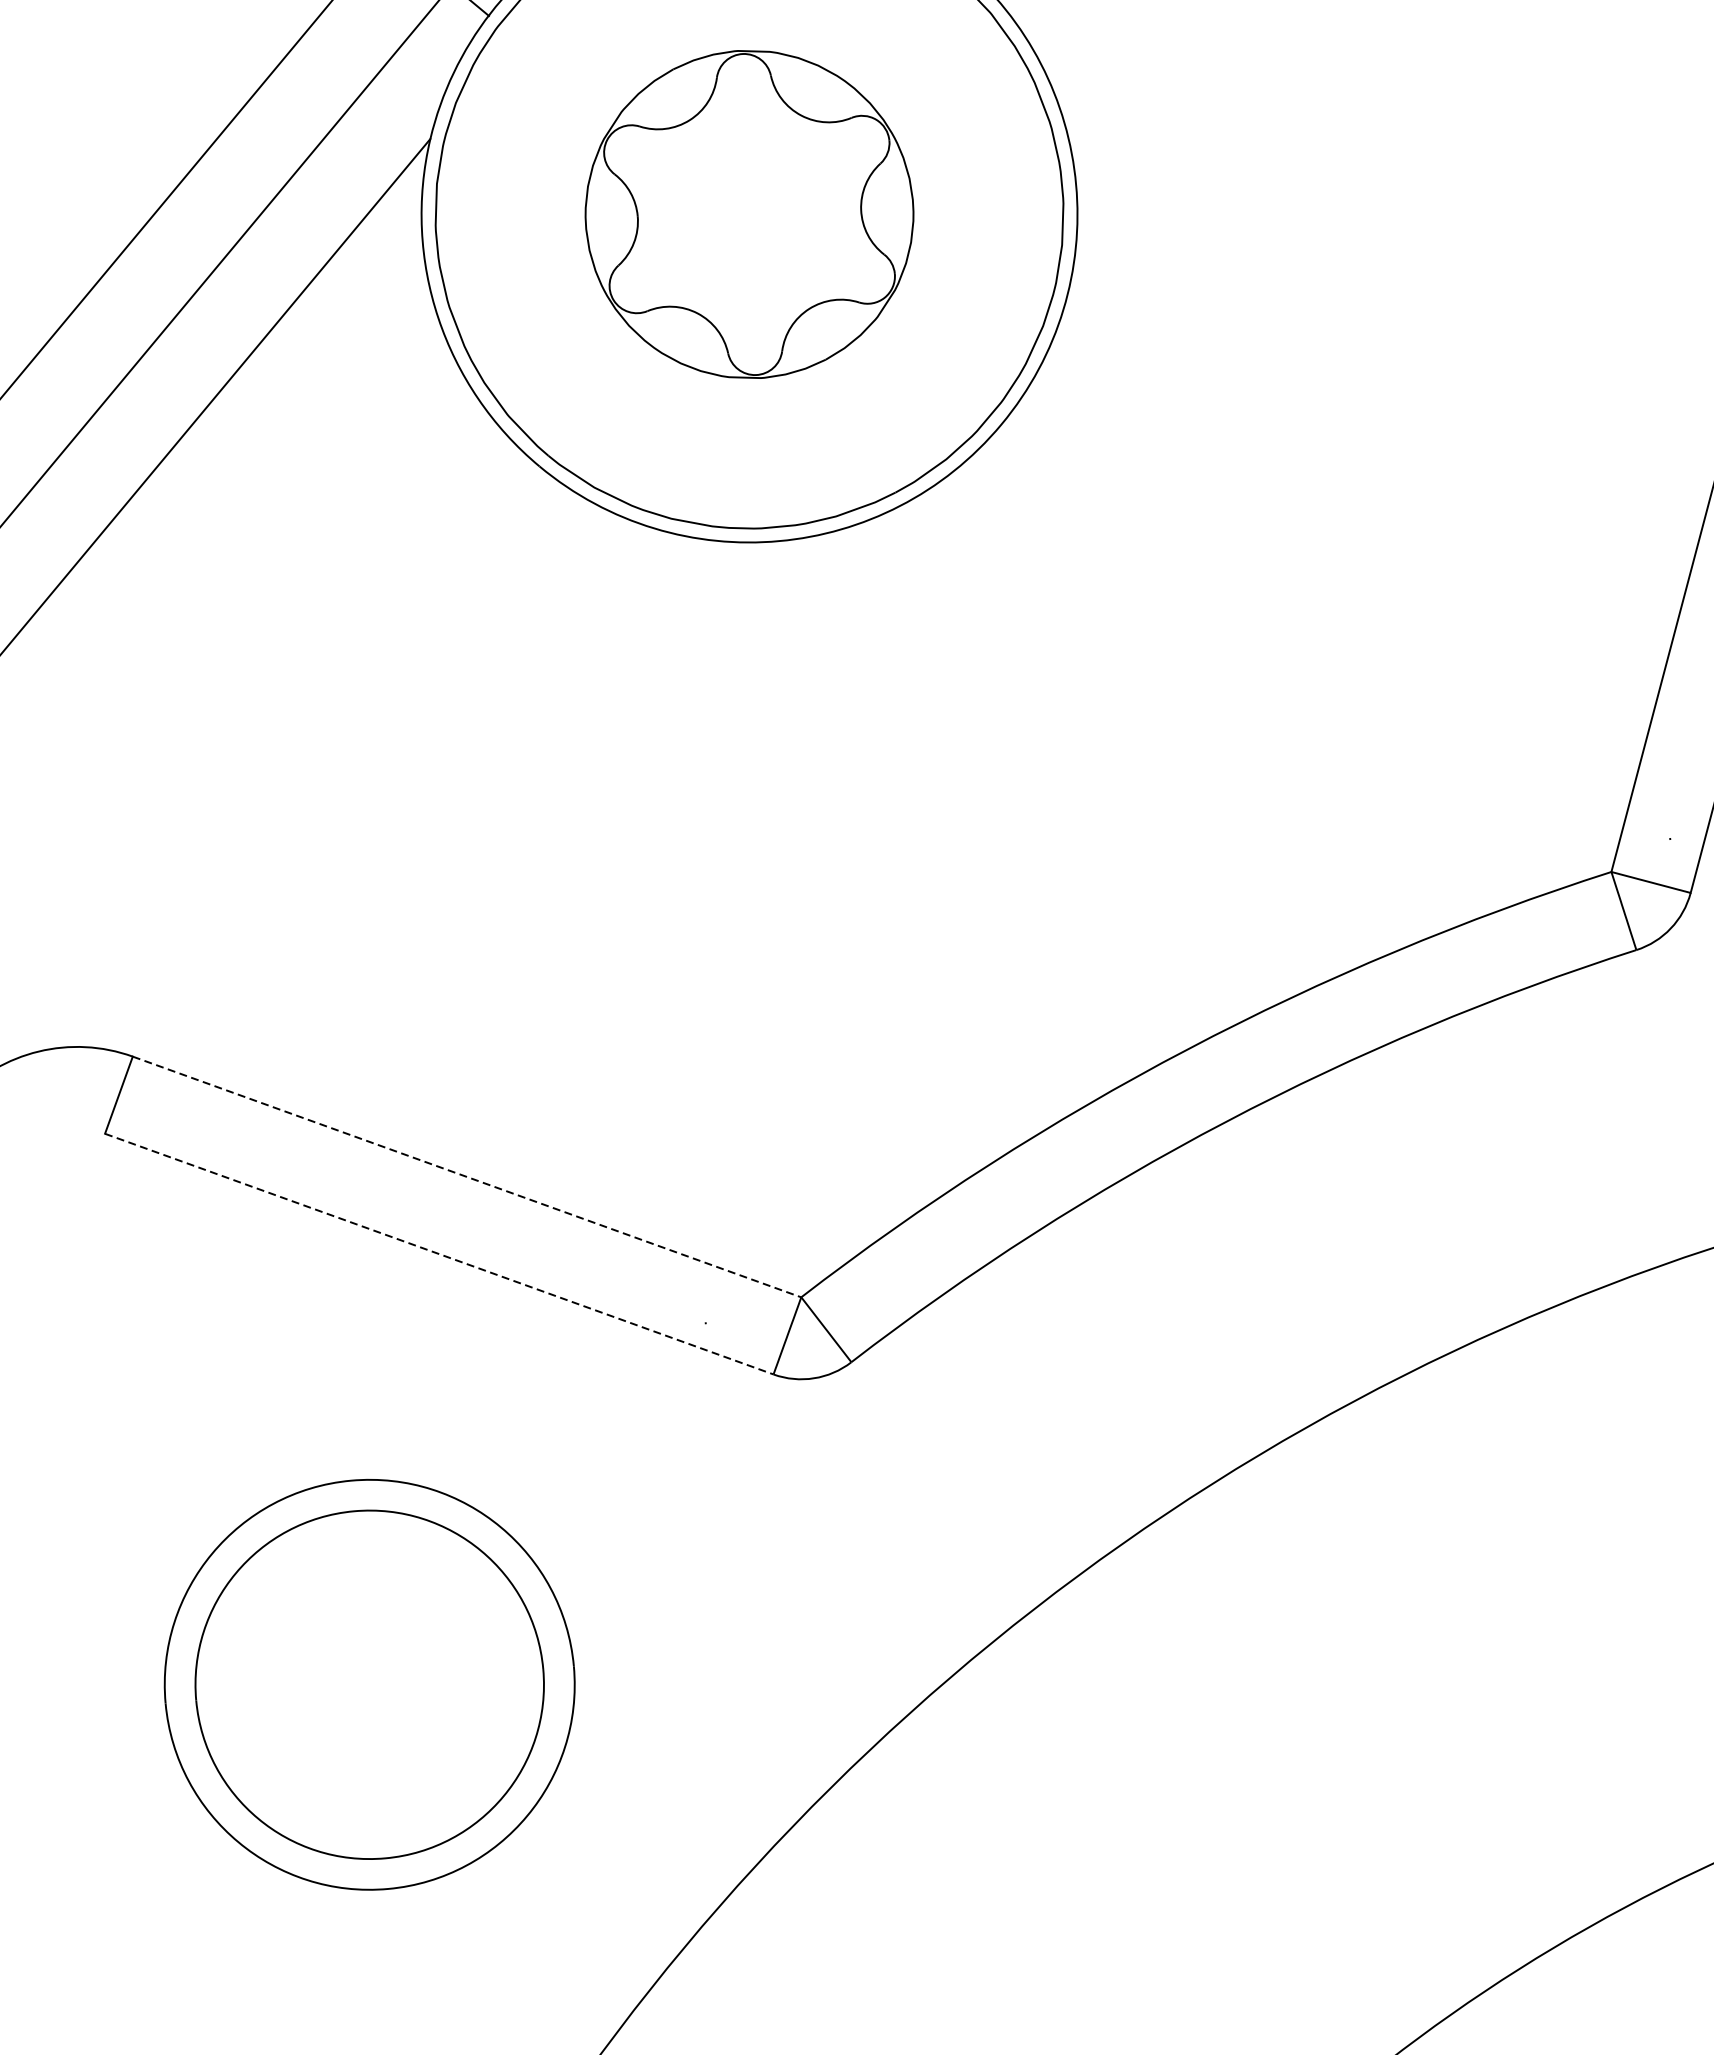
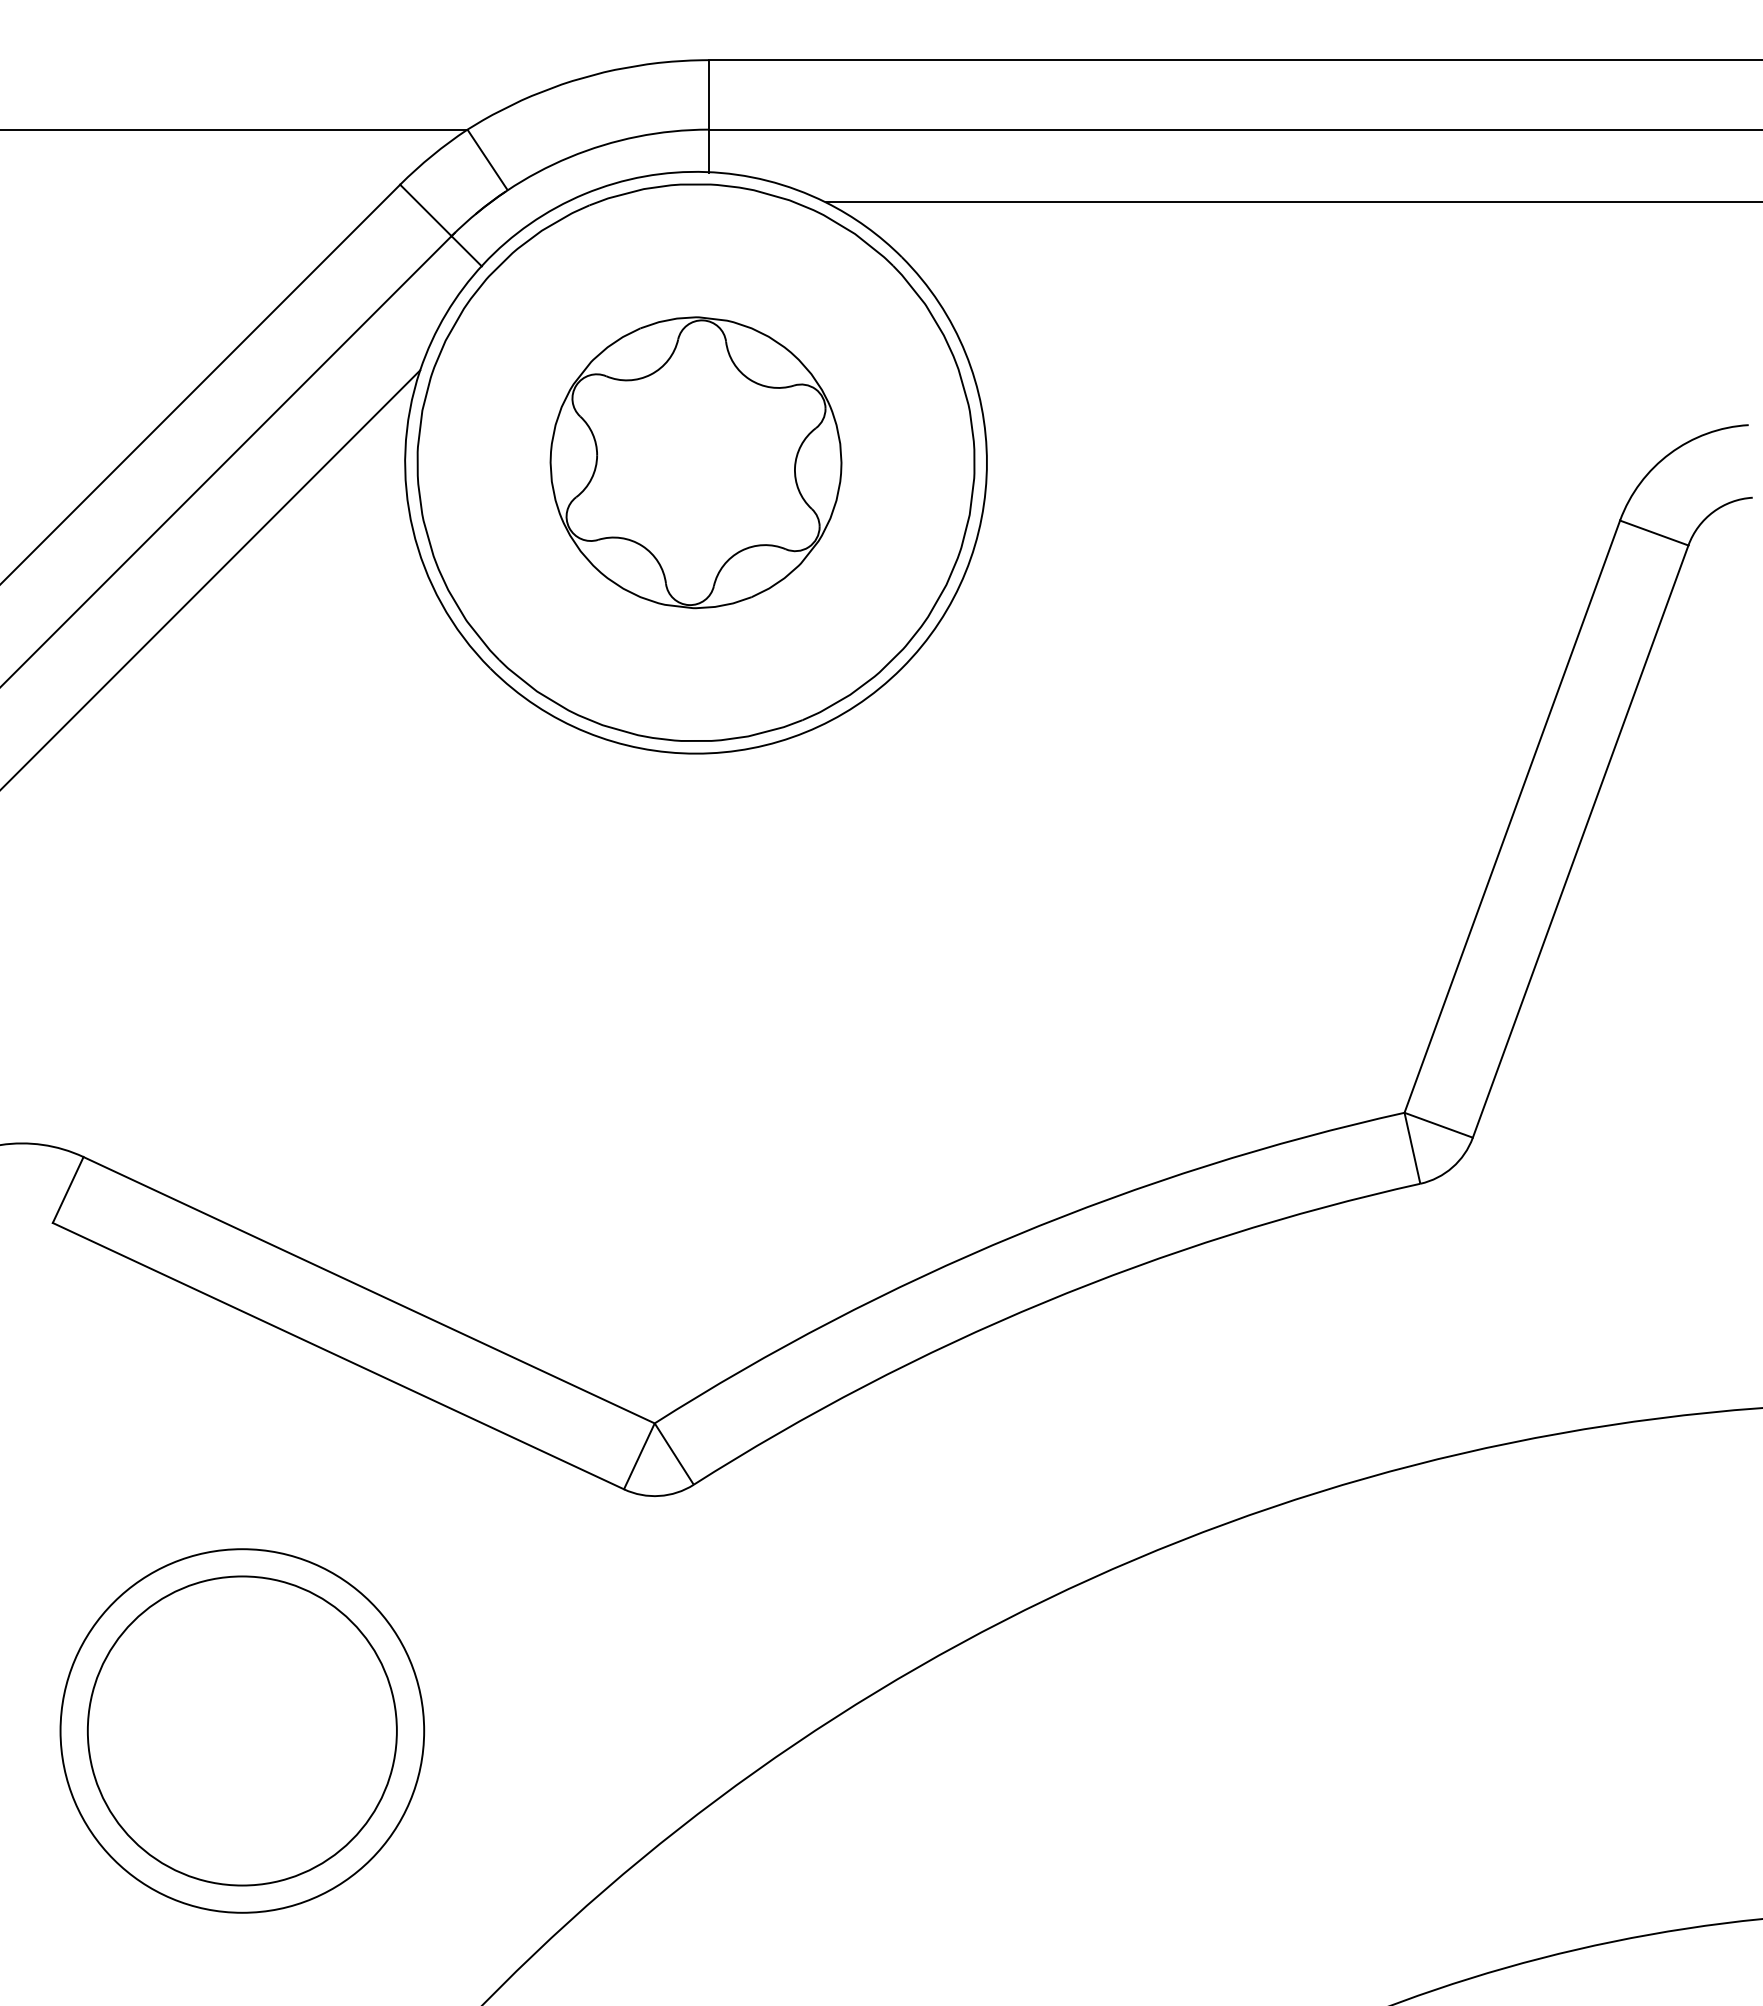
line: (467, 1177) -> (369, 1290), dashed -> solid
line: (439, 1254) -> (338, 1356), dashed -> solid

